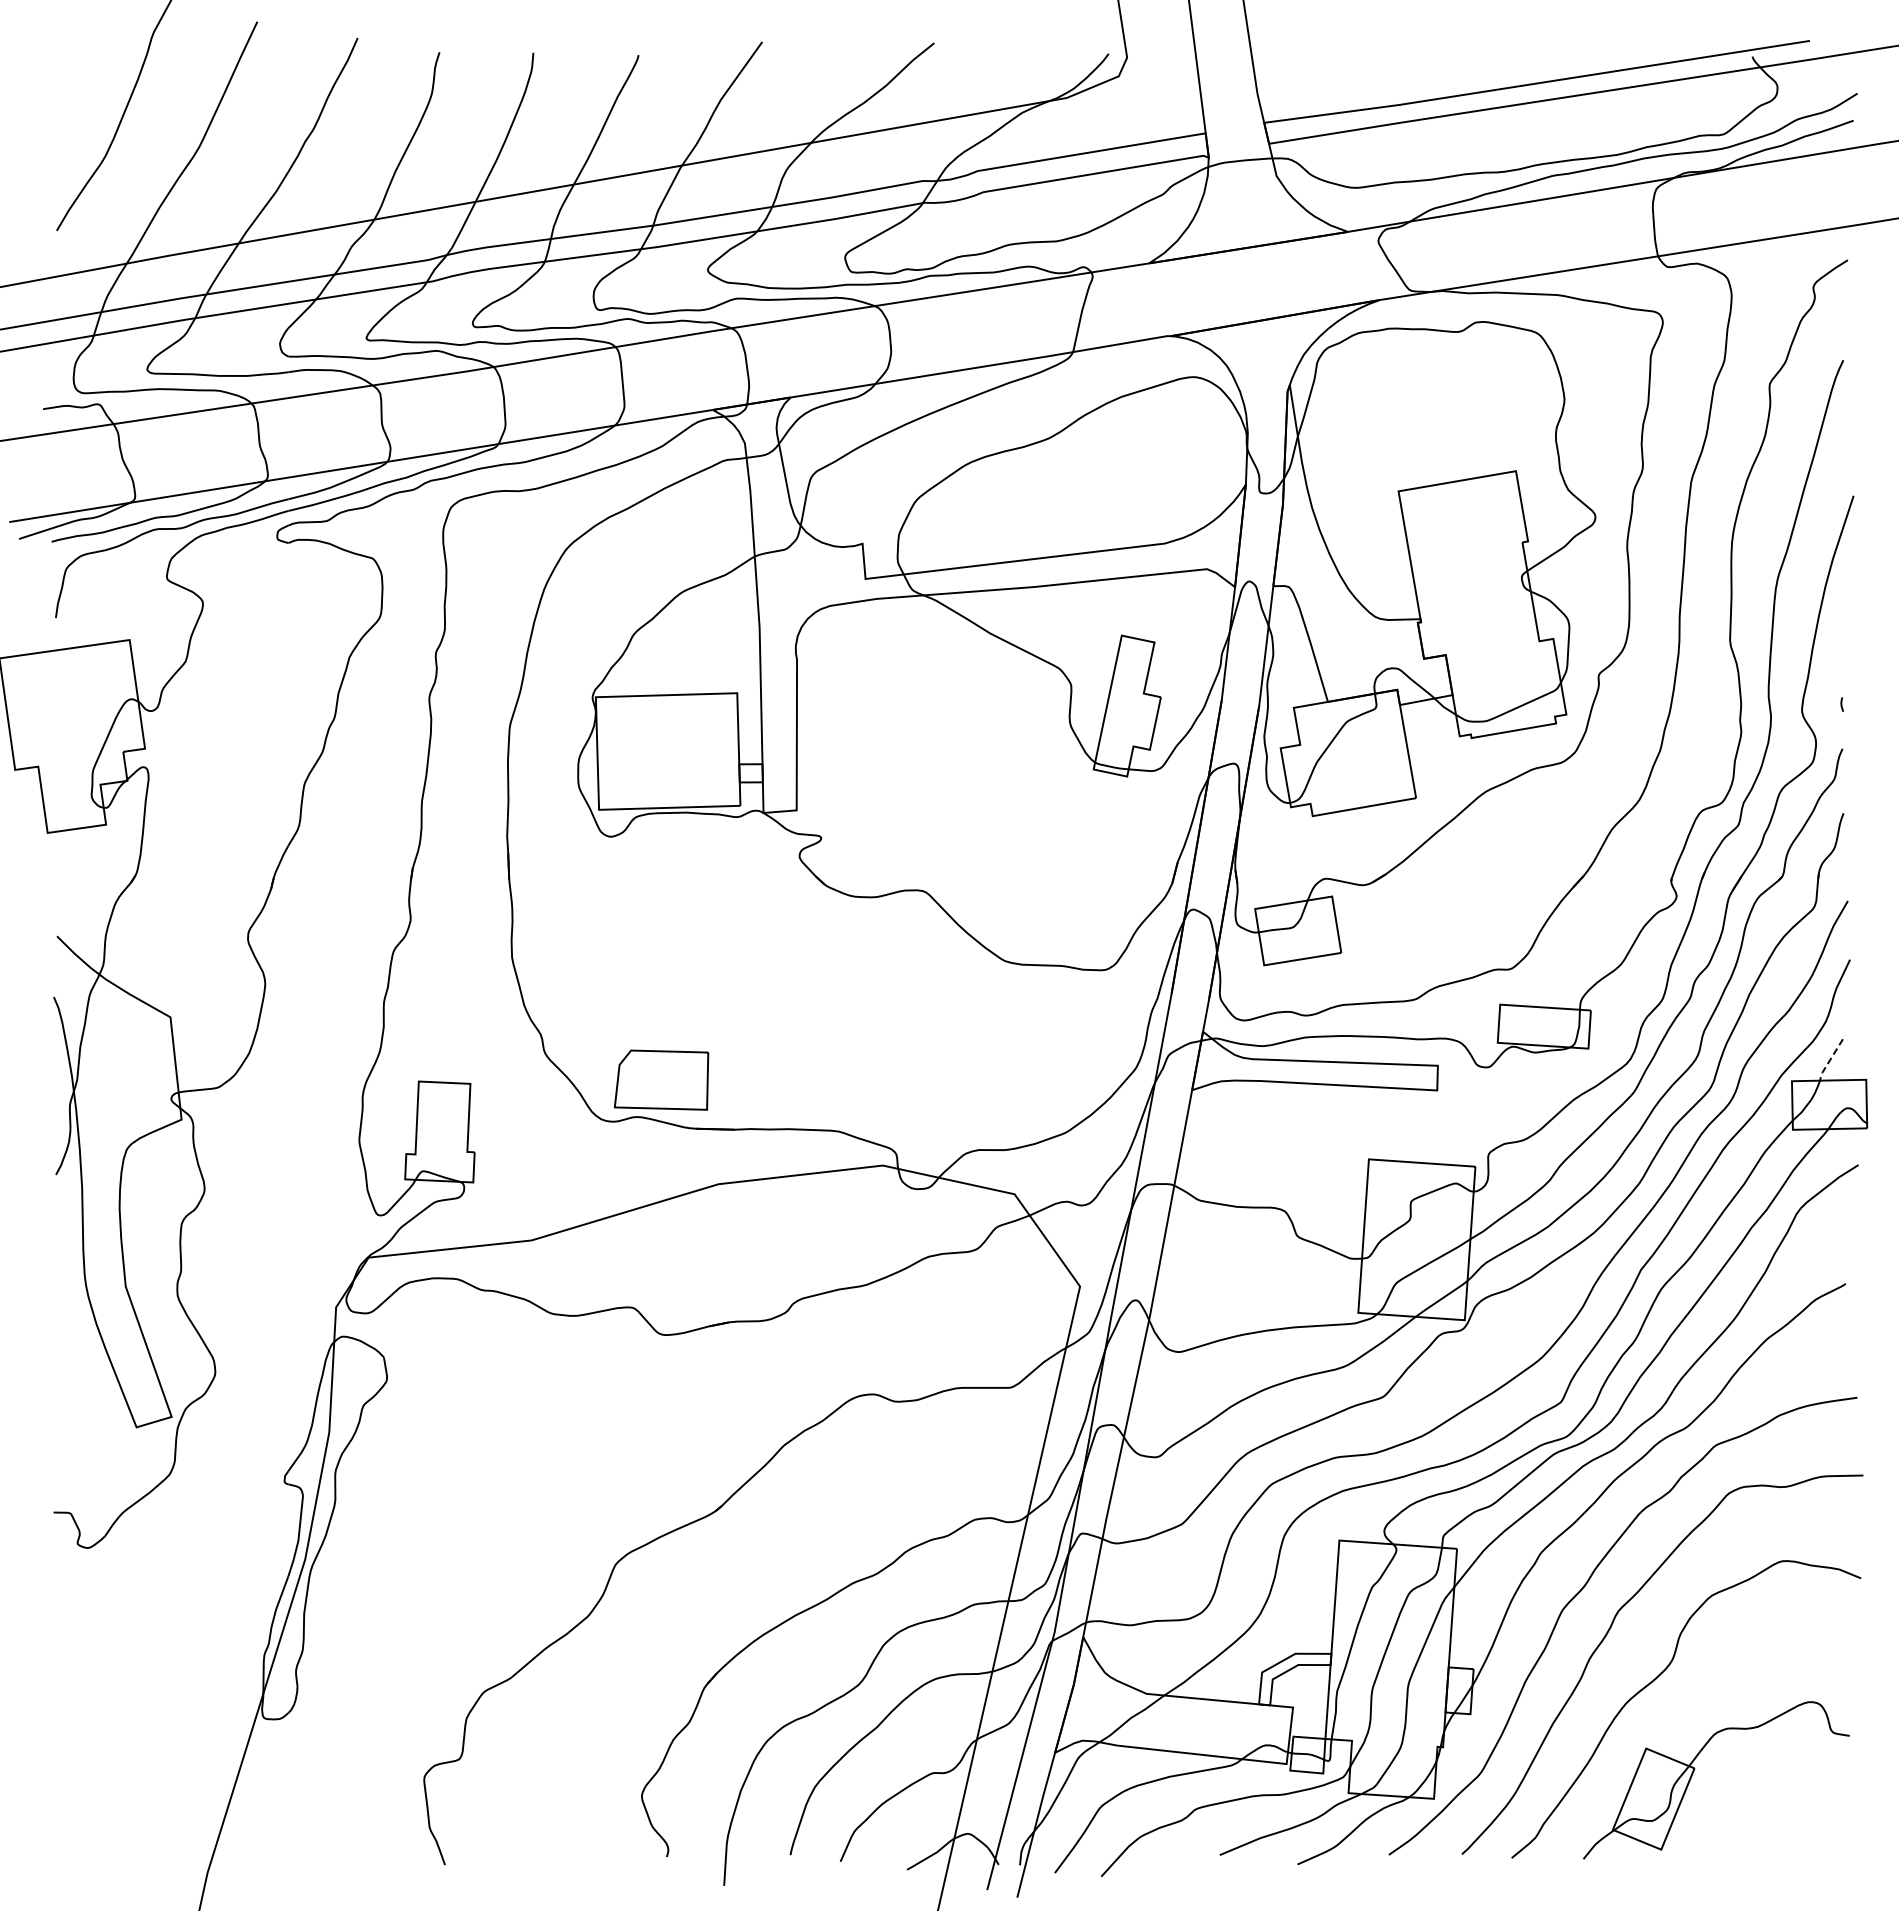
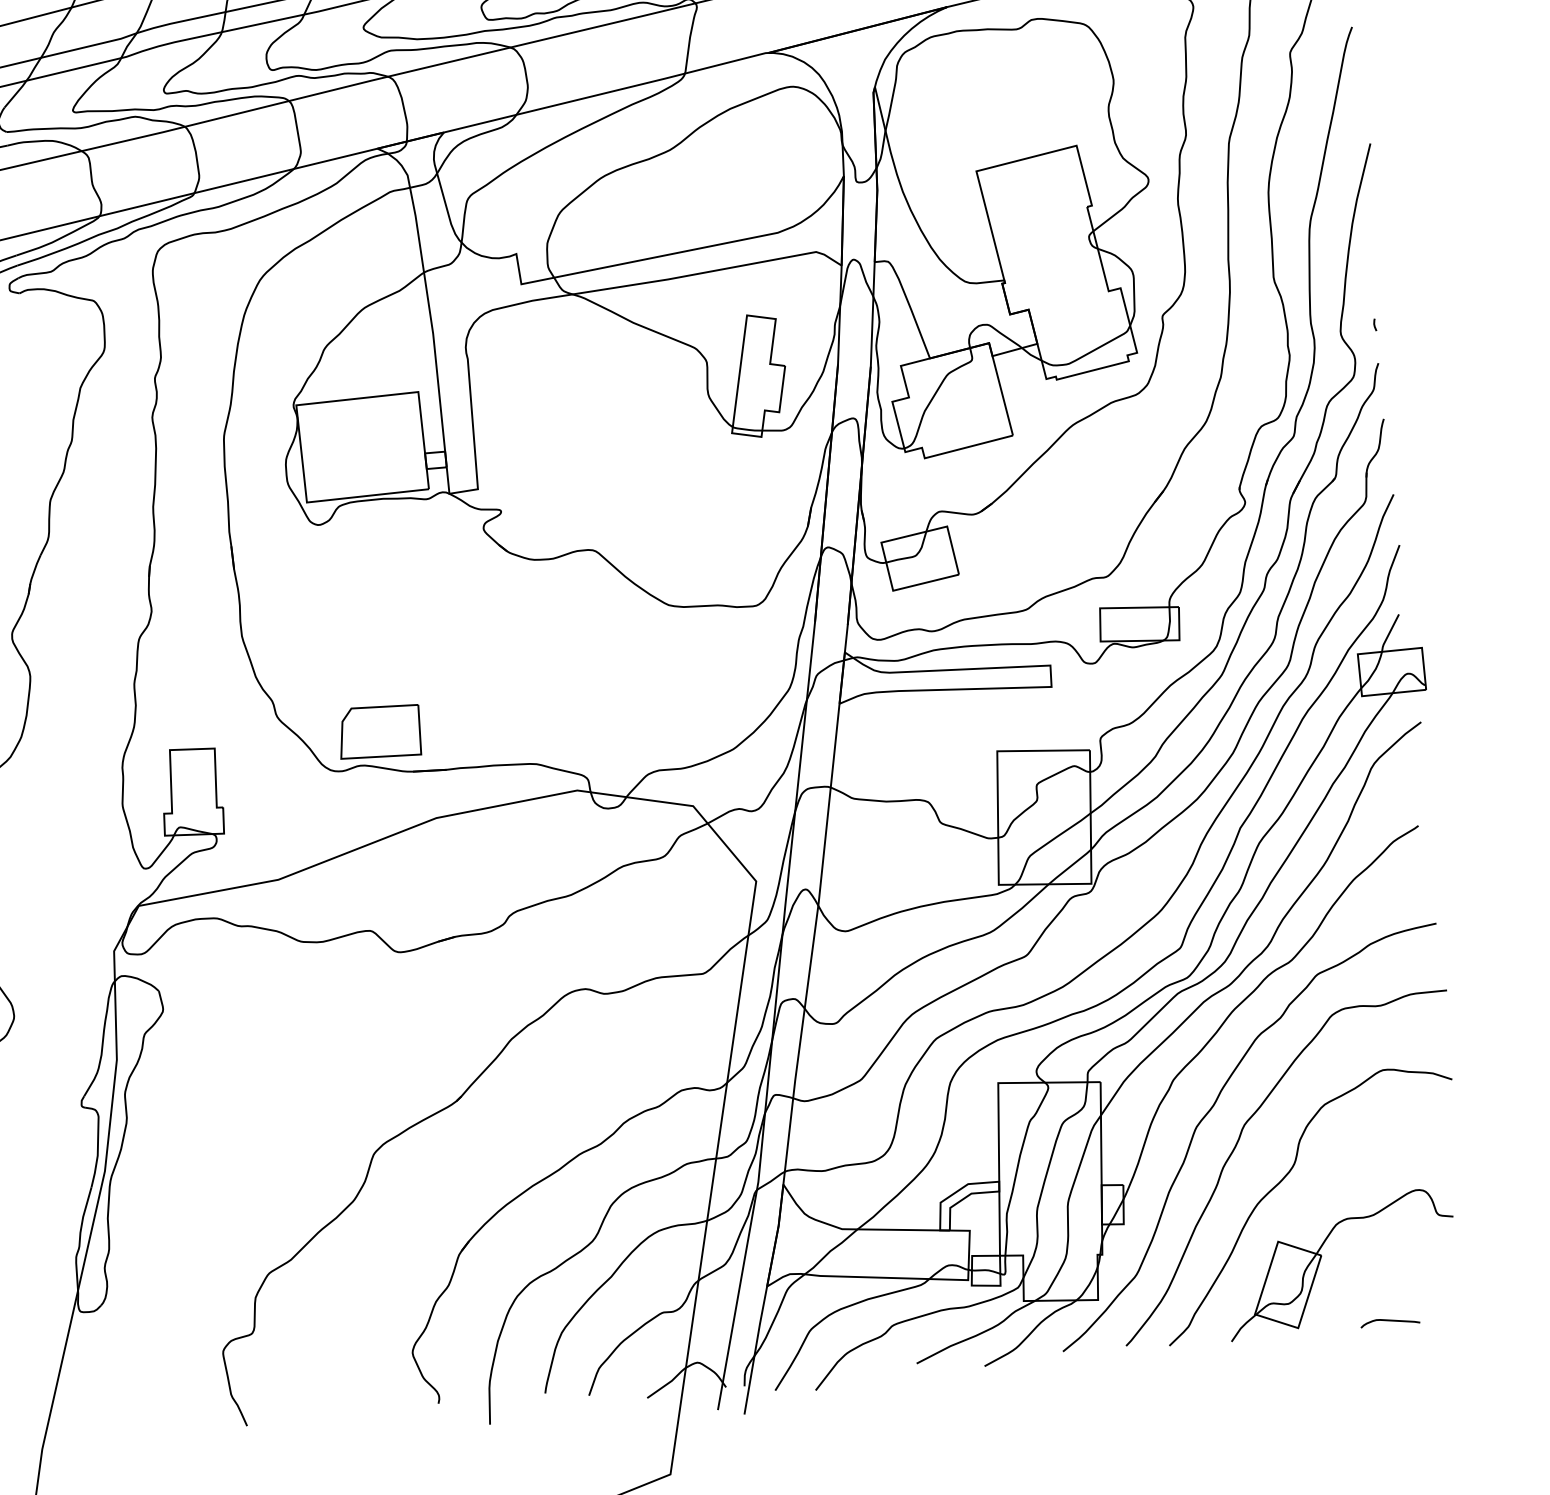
line: (1829, 1060) -> (1388, 633), dashed -> solid
curve: (1767, 1850) -> (1390, 1321), added

